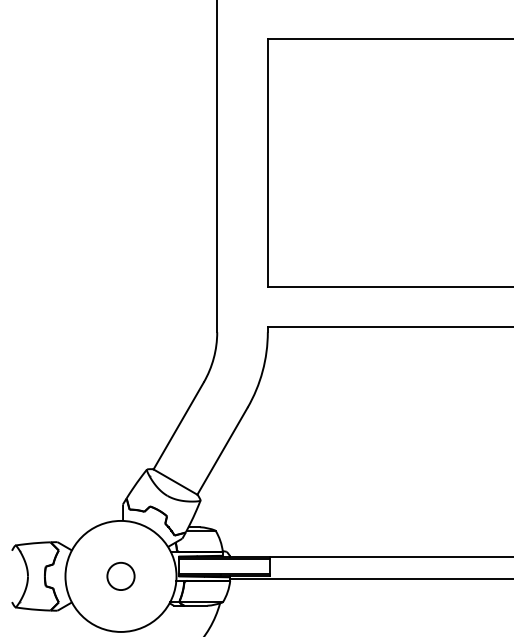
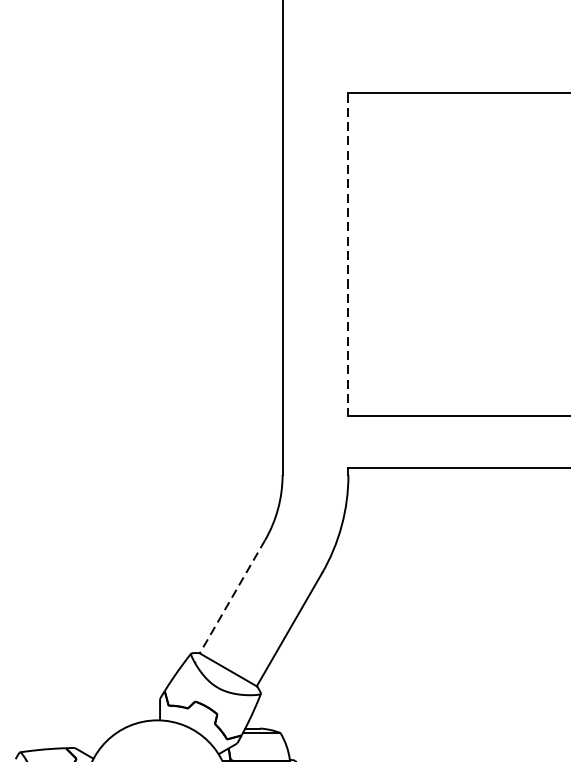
line: (267, 163) -> (348, 255), solid -> dashed
line: (178, 426) -> (232, 597), solid -> dashed

